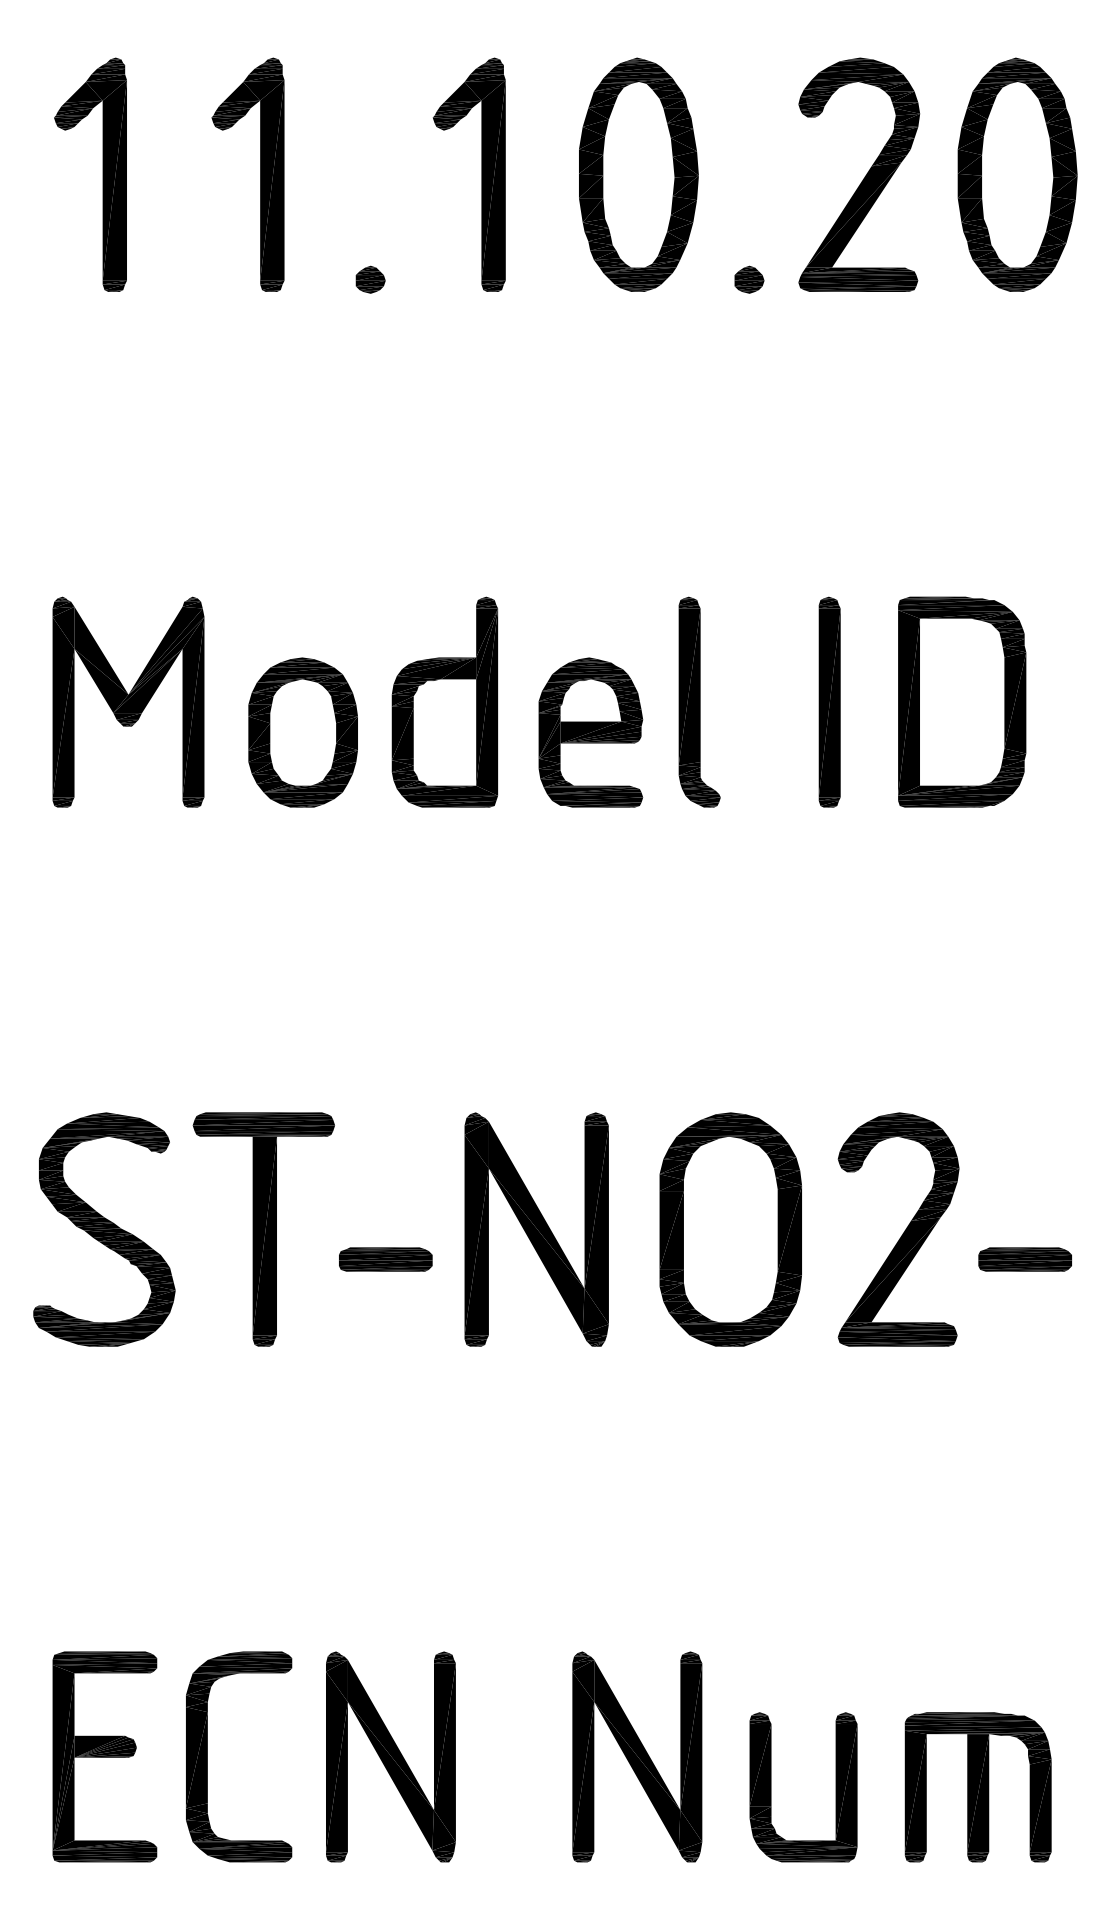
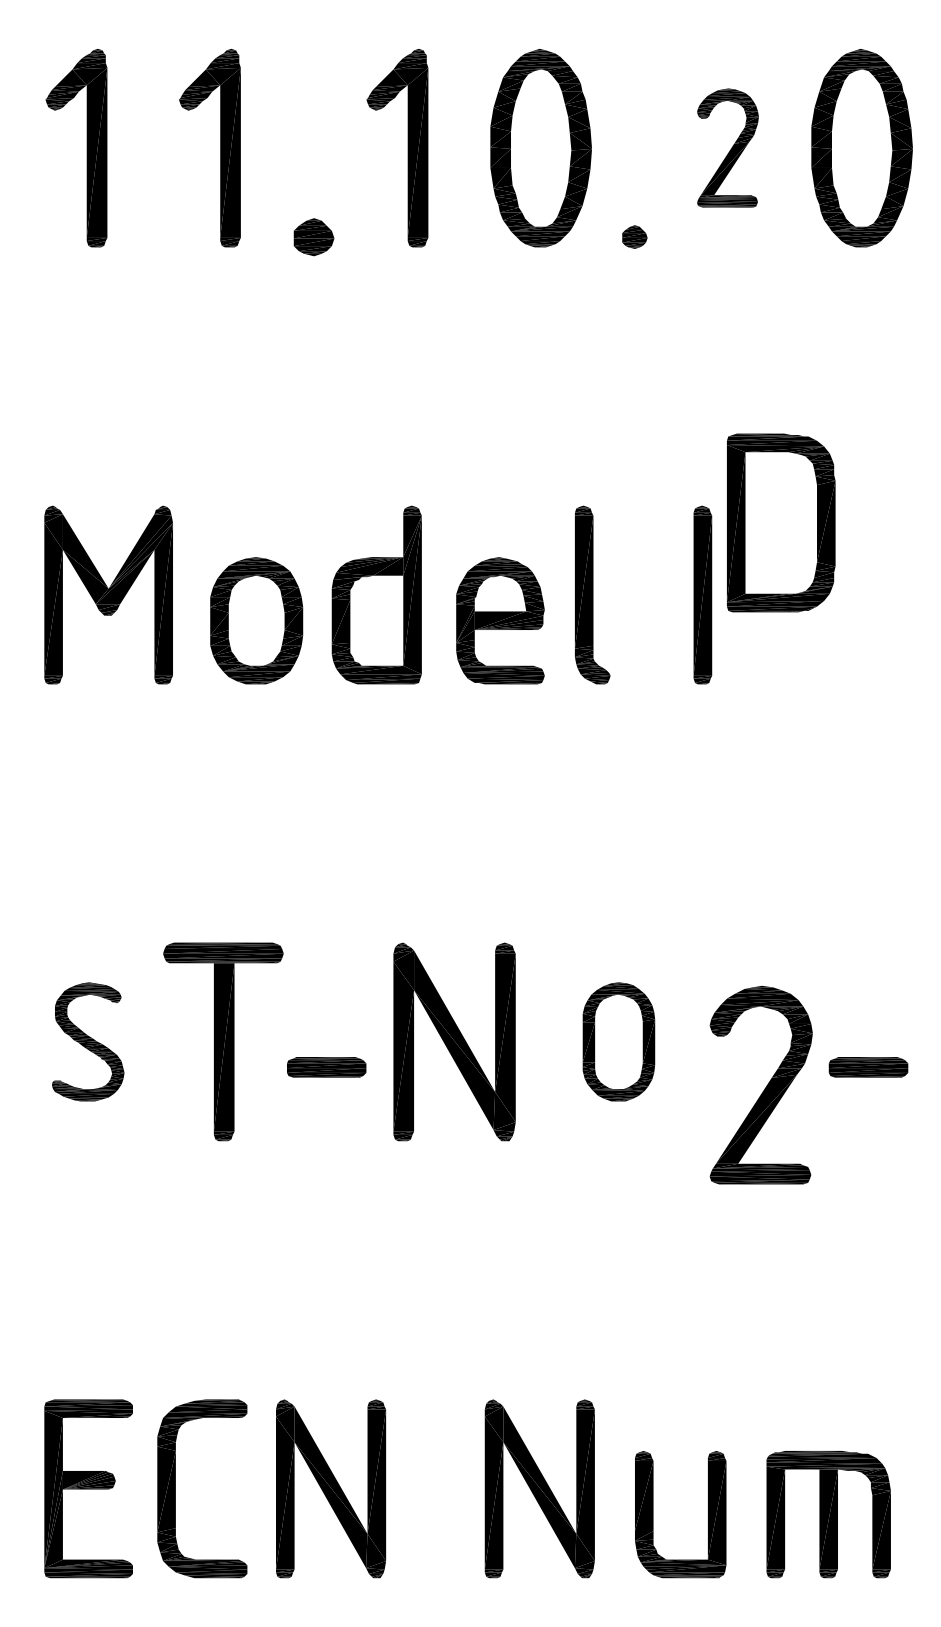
part: (859, 174) -> (728, 147), size x0.6
part: (370, 279) -> (313, 236), size x1.6
part: (962, 701) -> (781, 522), moved
part: (104, 1229) -> (88, 1041), size x0.6
part: (730, 1229) -> (618, 1041), size x0.6
part: (898, 1229) -> (761, 1085), moved

